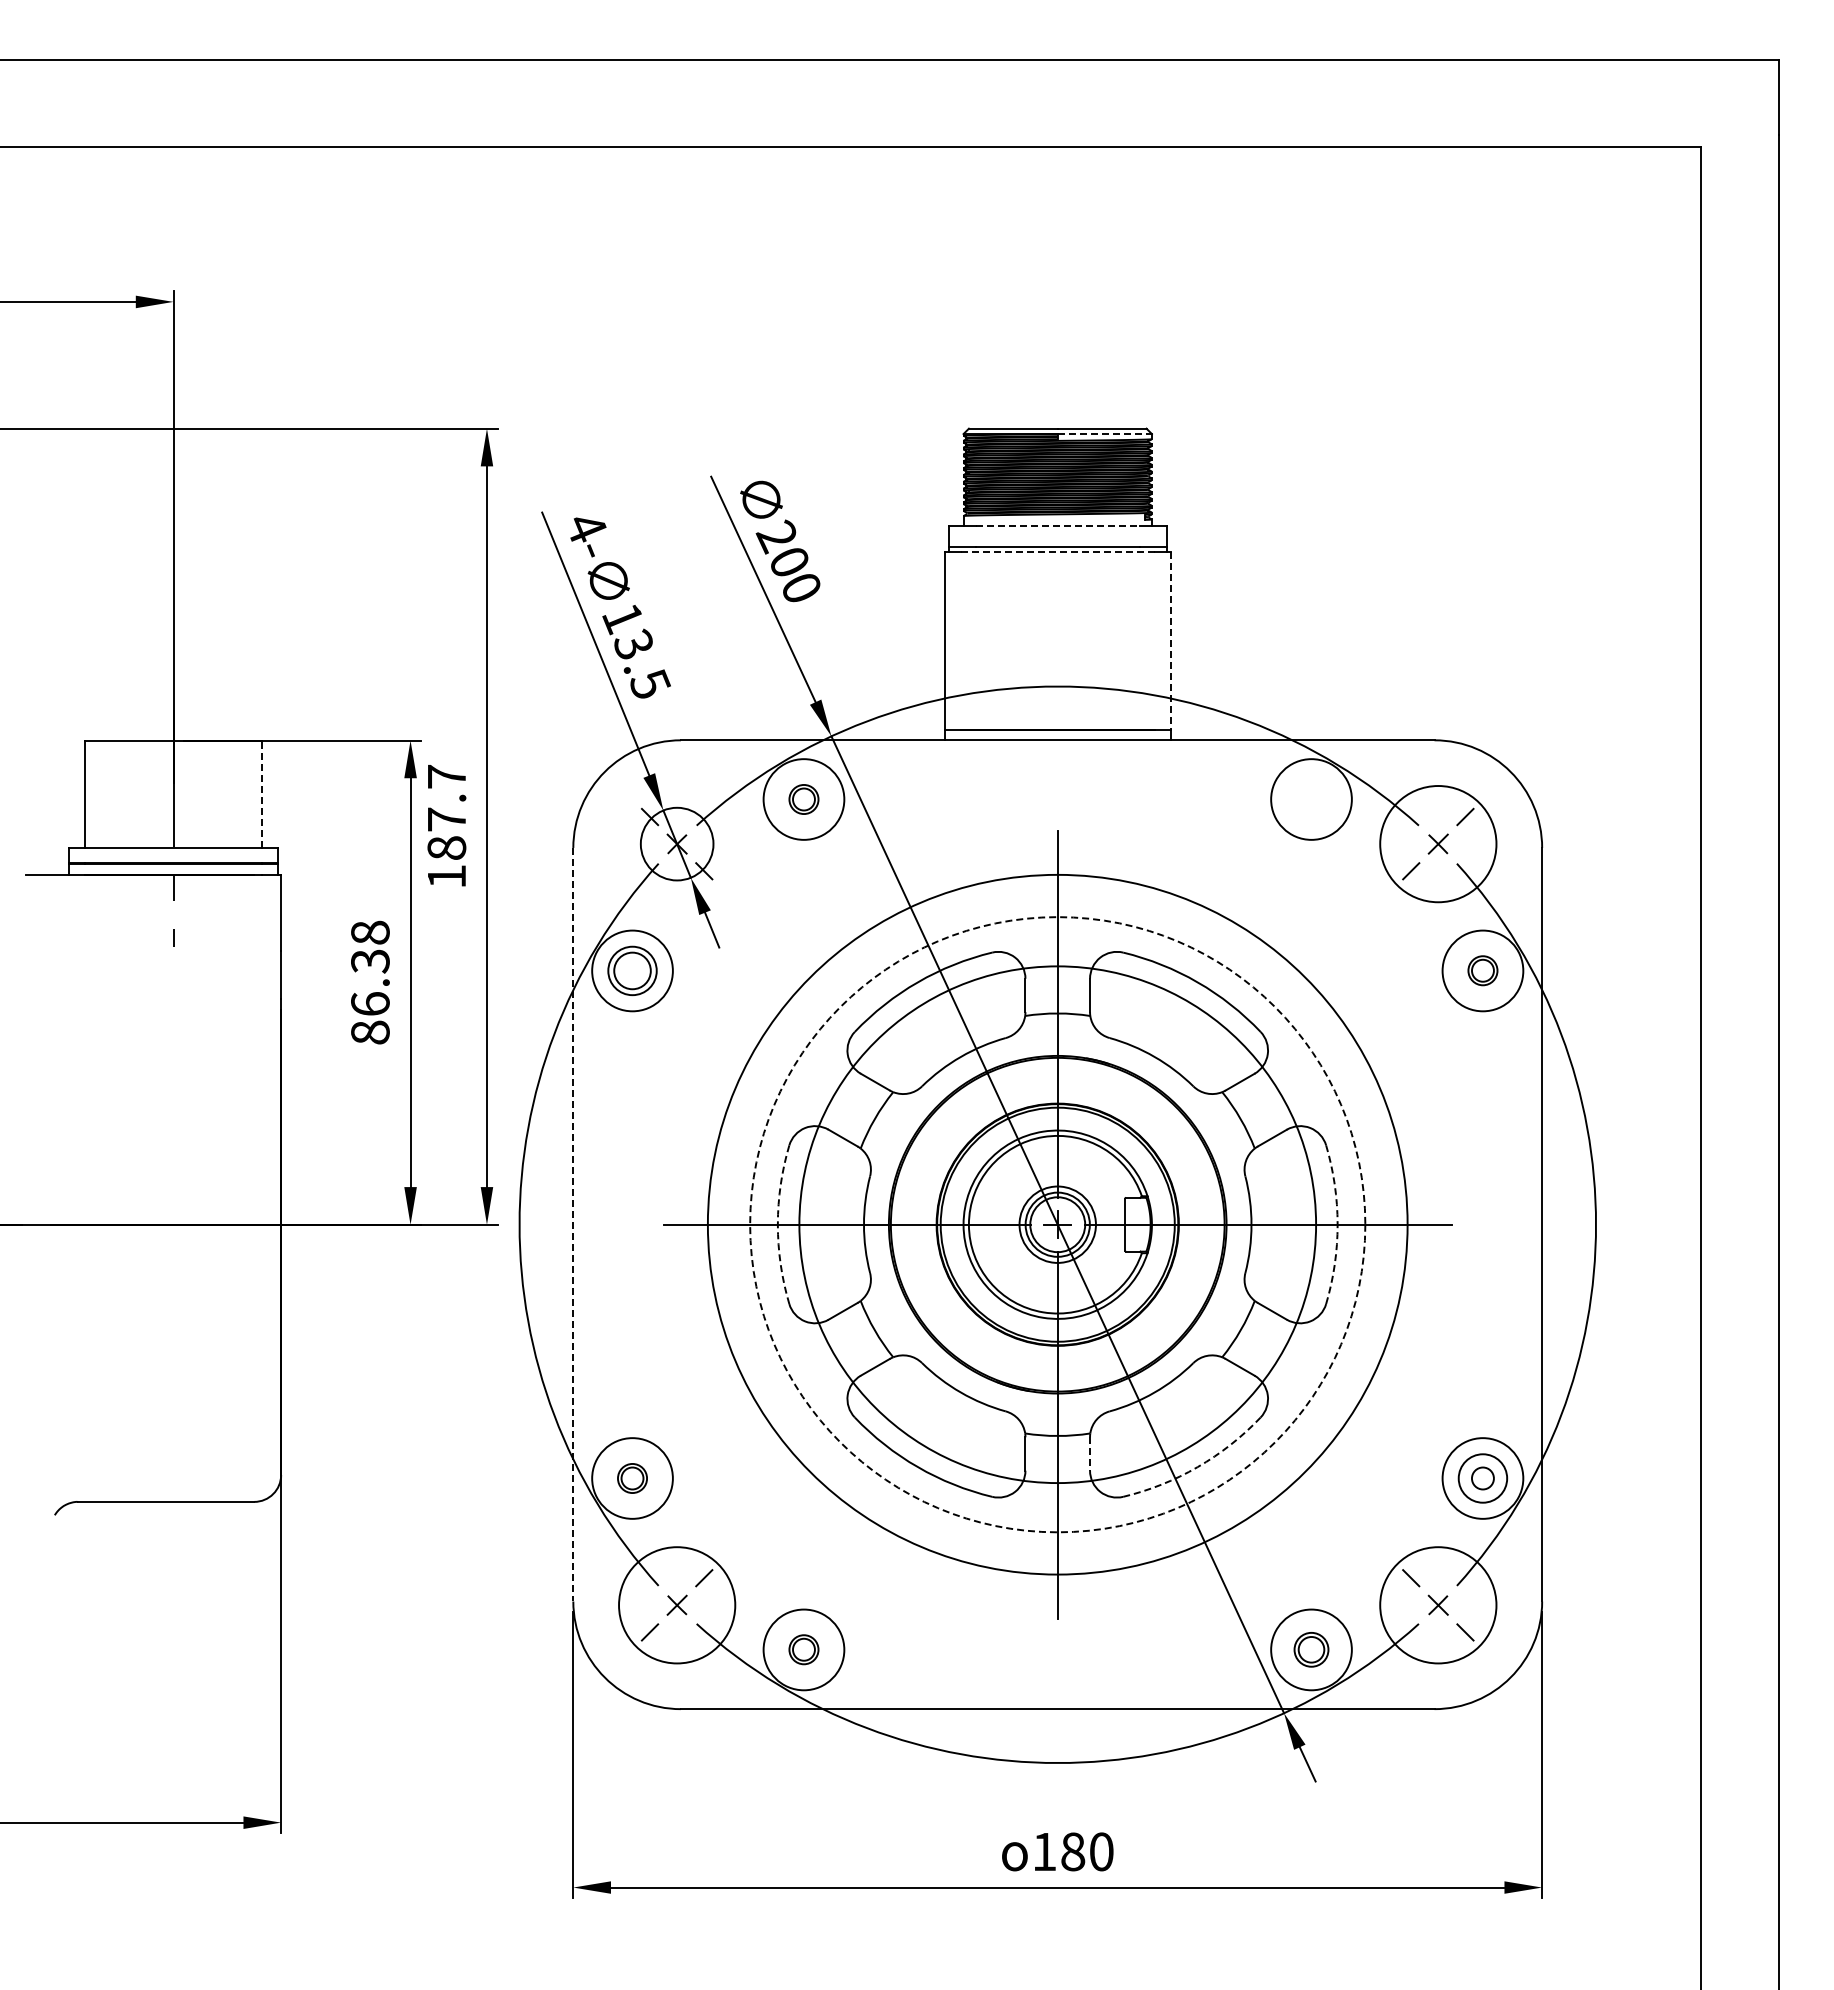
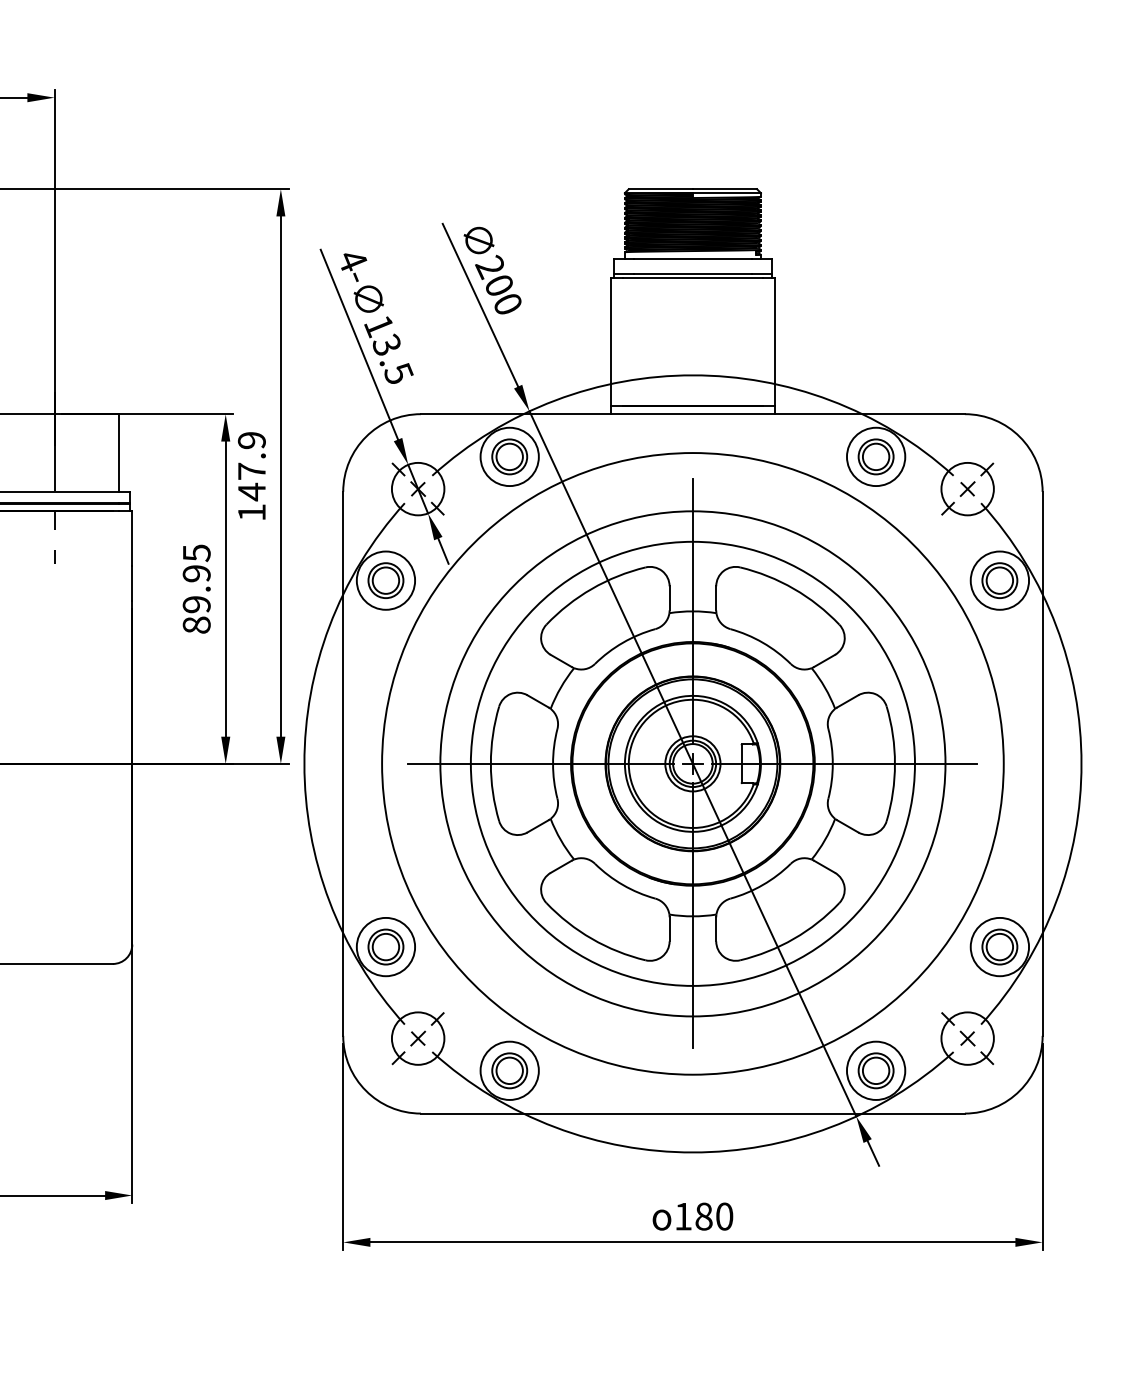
line: (1105, 434) -> (727, 193), dashed -> solid
line: (1058, 525) -> (693, 259), dashed -> solid
line: (1057, 551) -> (692, 277), dashed -> solid
line: (1170, 640) -> (774, 342), dashed -> solid
line: (262, 794) -> (118, 453), dashed -> solid
part: (803, 799) -> (509, 456), size x1.67
part: (1311, 799) -> (876, 456), added
text: (446, 812) -> (251, 466), 187.7 -> 147.9
circle: (1438, 843) -> (967, 488), size x0.62
text: (370, 967) -> (196, 578), 86.38 -> 89.95
part: (1482, 970) -> (999, 580), size x1.67
line: (573, 1224) -> (343, 763), dashed -> solid
arc: (777, 1224) -> (490, 763), dashed -> solid
circle: (1057, 1224) -> (692, 763), dashed -> solid
circle: (1057, 1224) -> (692, 763), size x1.67
arc: (1337, 1224) -> (894, 763), dashed -> solid
line: (1090, 1453) -> (716, 929), dashed -> solid
arc: (1197, 1467) -> (793, 939), dashed -> solid
part: (632, 1478) -> (385, 947), size x1.67
circle: (1482, 1478) -> (999, 947), size x1.67
circle: (676, 1604) -> (417, 1038), size x0.62
circle: (1438, 1604) -> (967, 1038), size x0.62
part: (803, 1649) -> (509, 1070), size x1.67
part: (1311, 1649) -> (876, 1070), size x1.43

